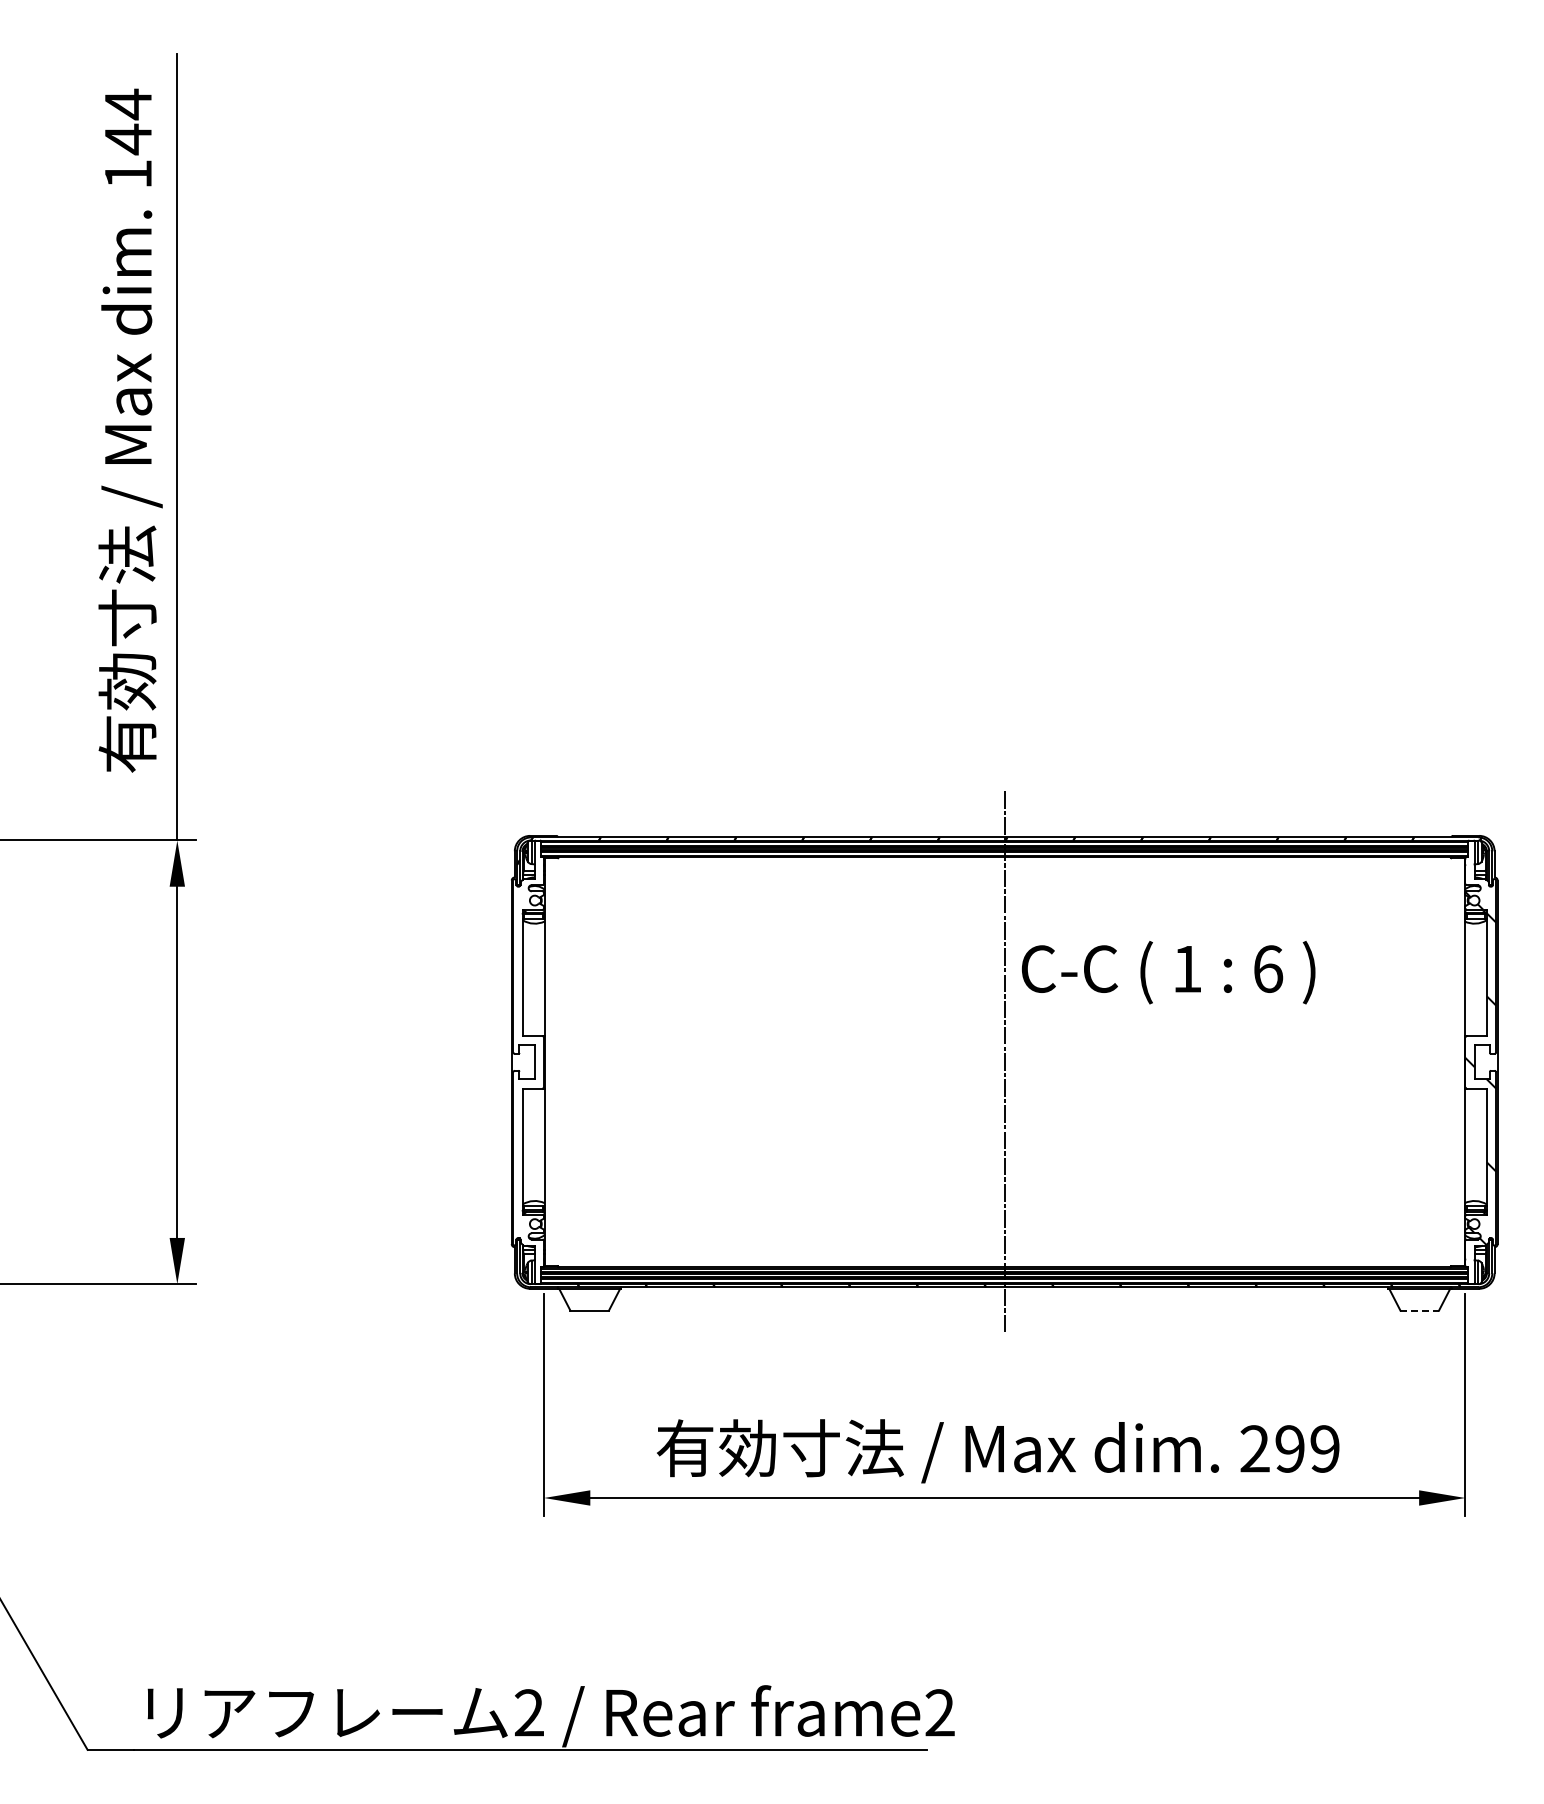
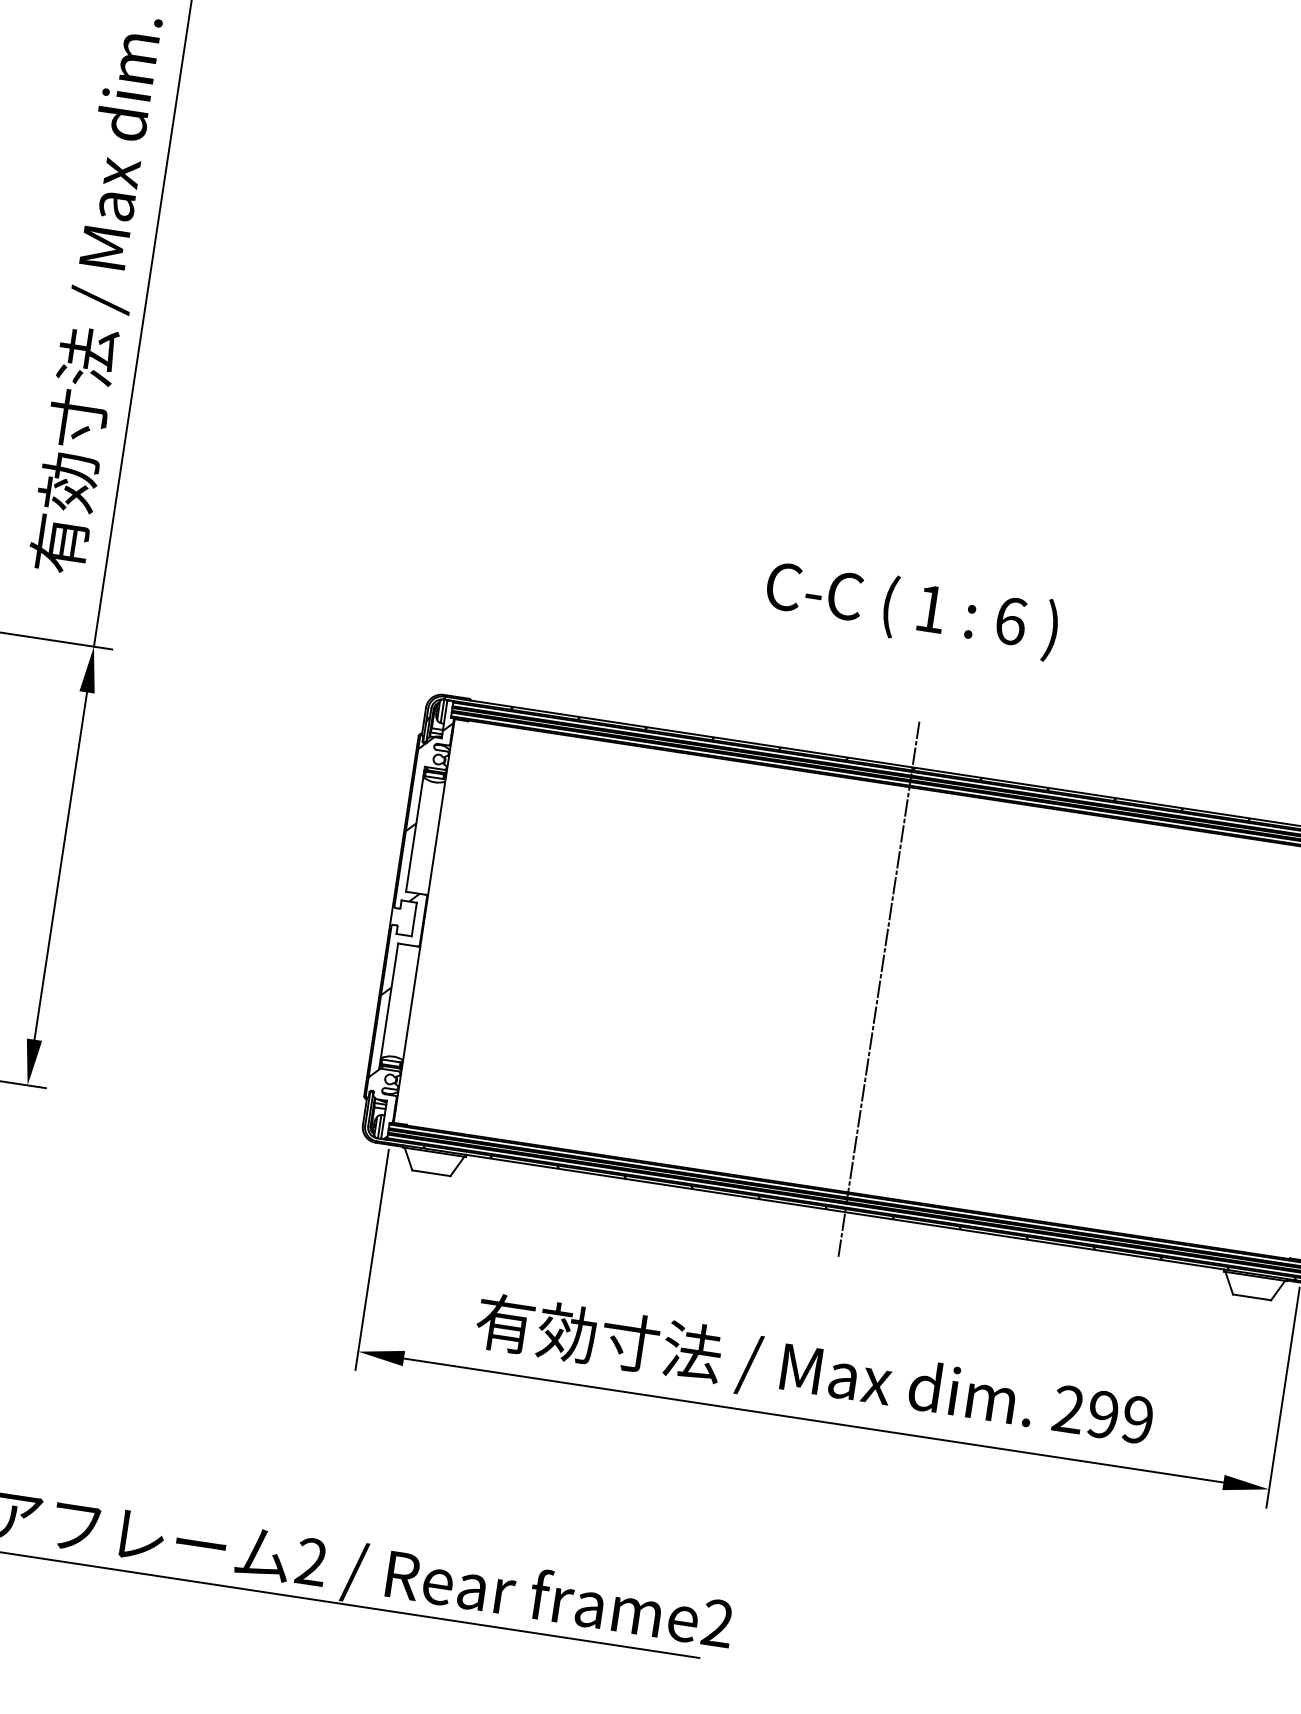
text: (1168, 972) -> (911, 609), moved
hatch: (528, 1073) -> (406, 929), added
line: (1420, 1310) -> (1252, 1297), dashed -> solid

